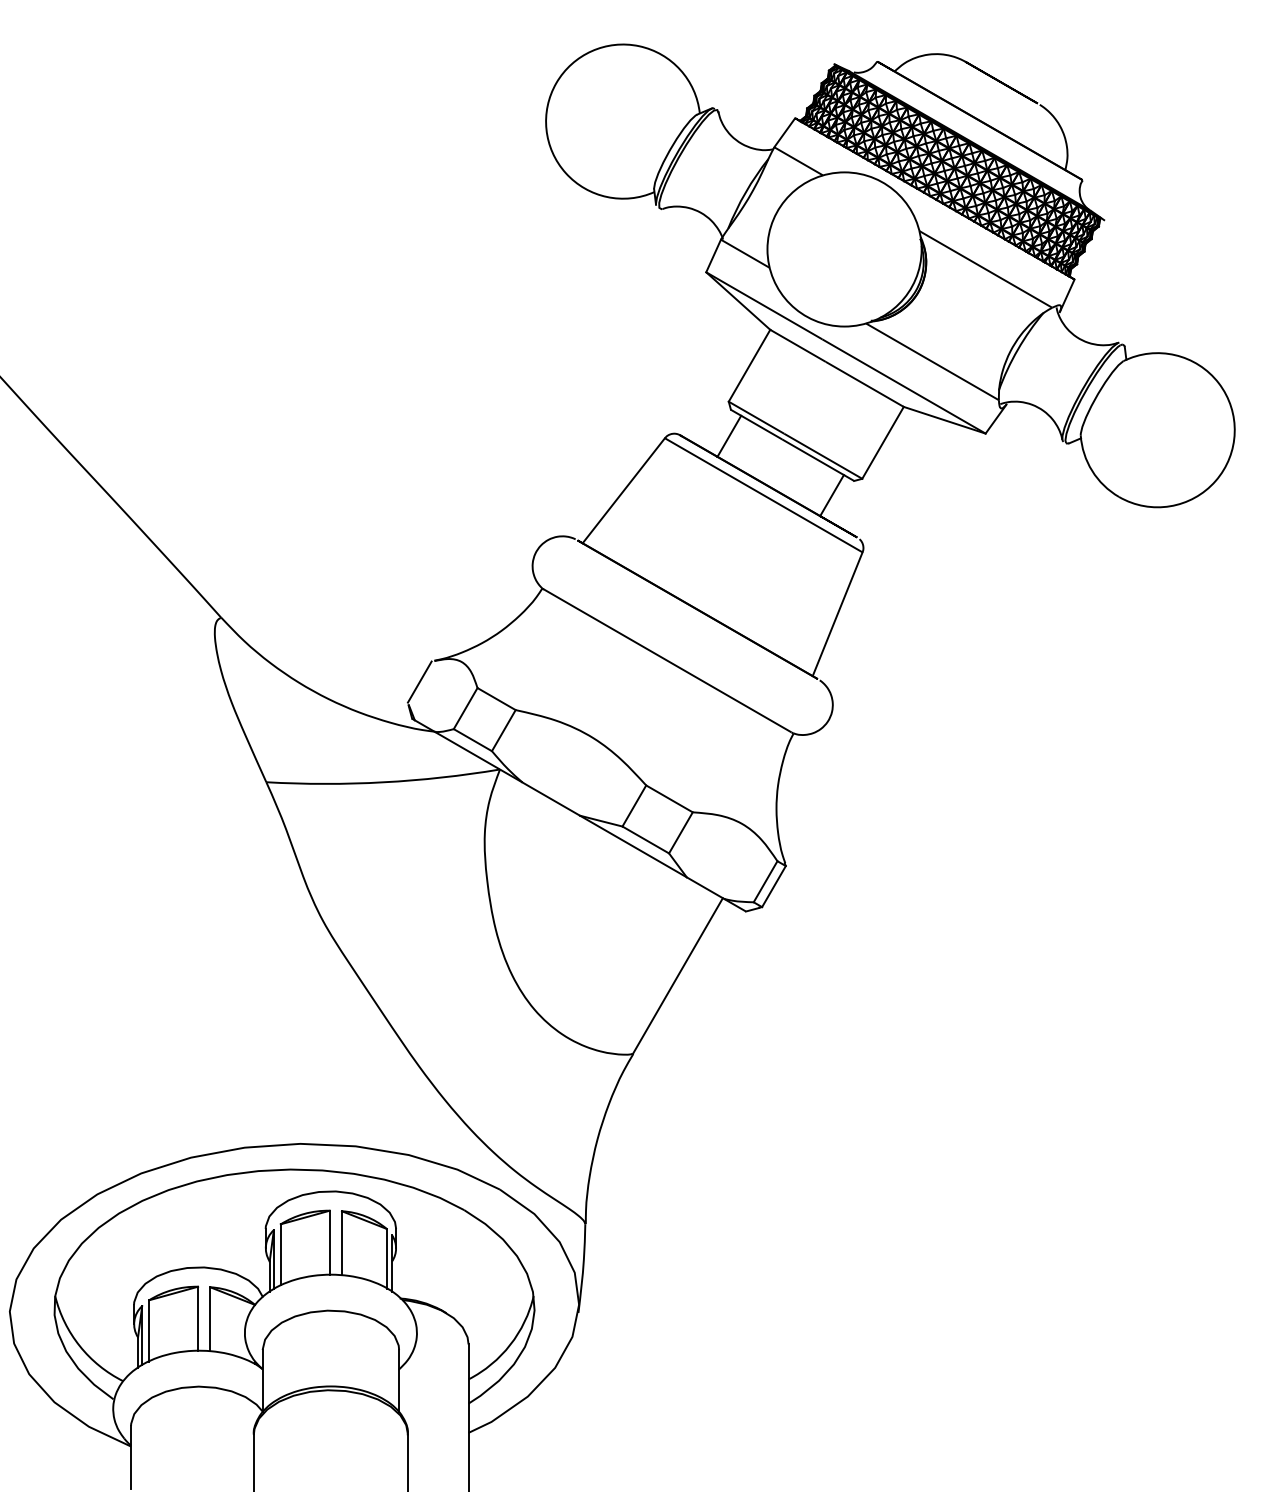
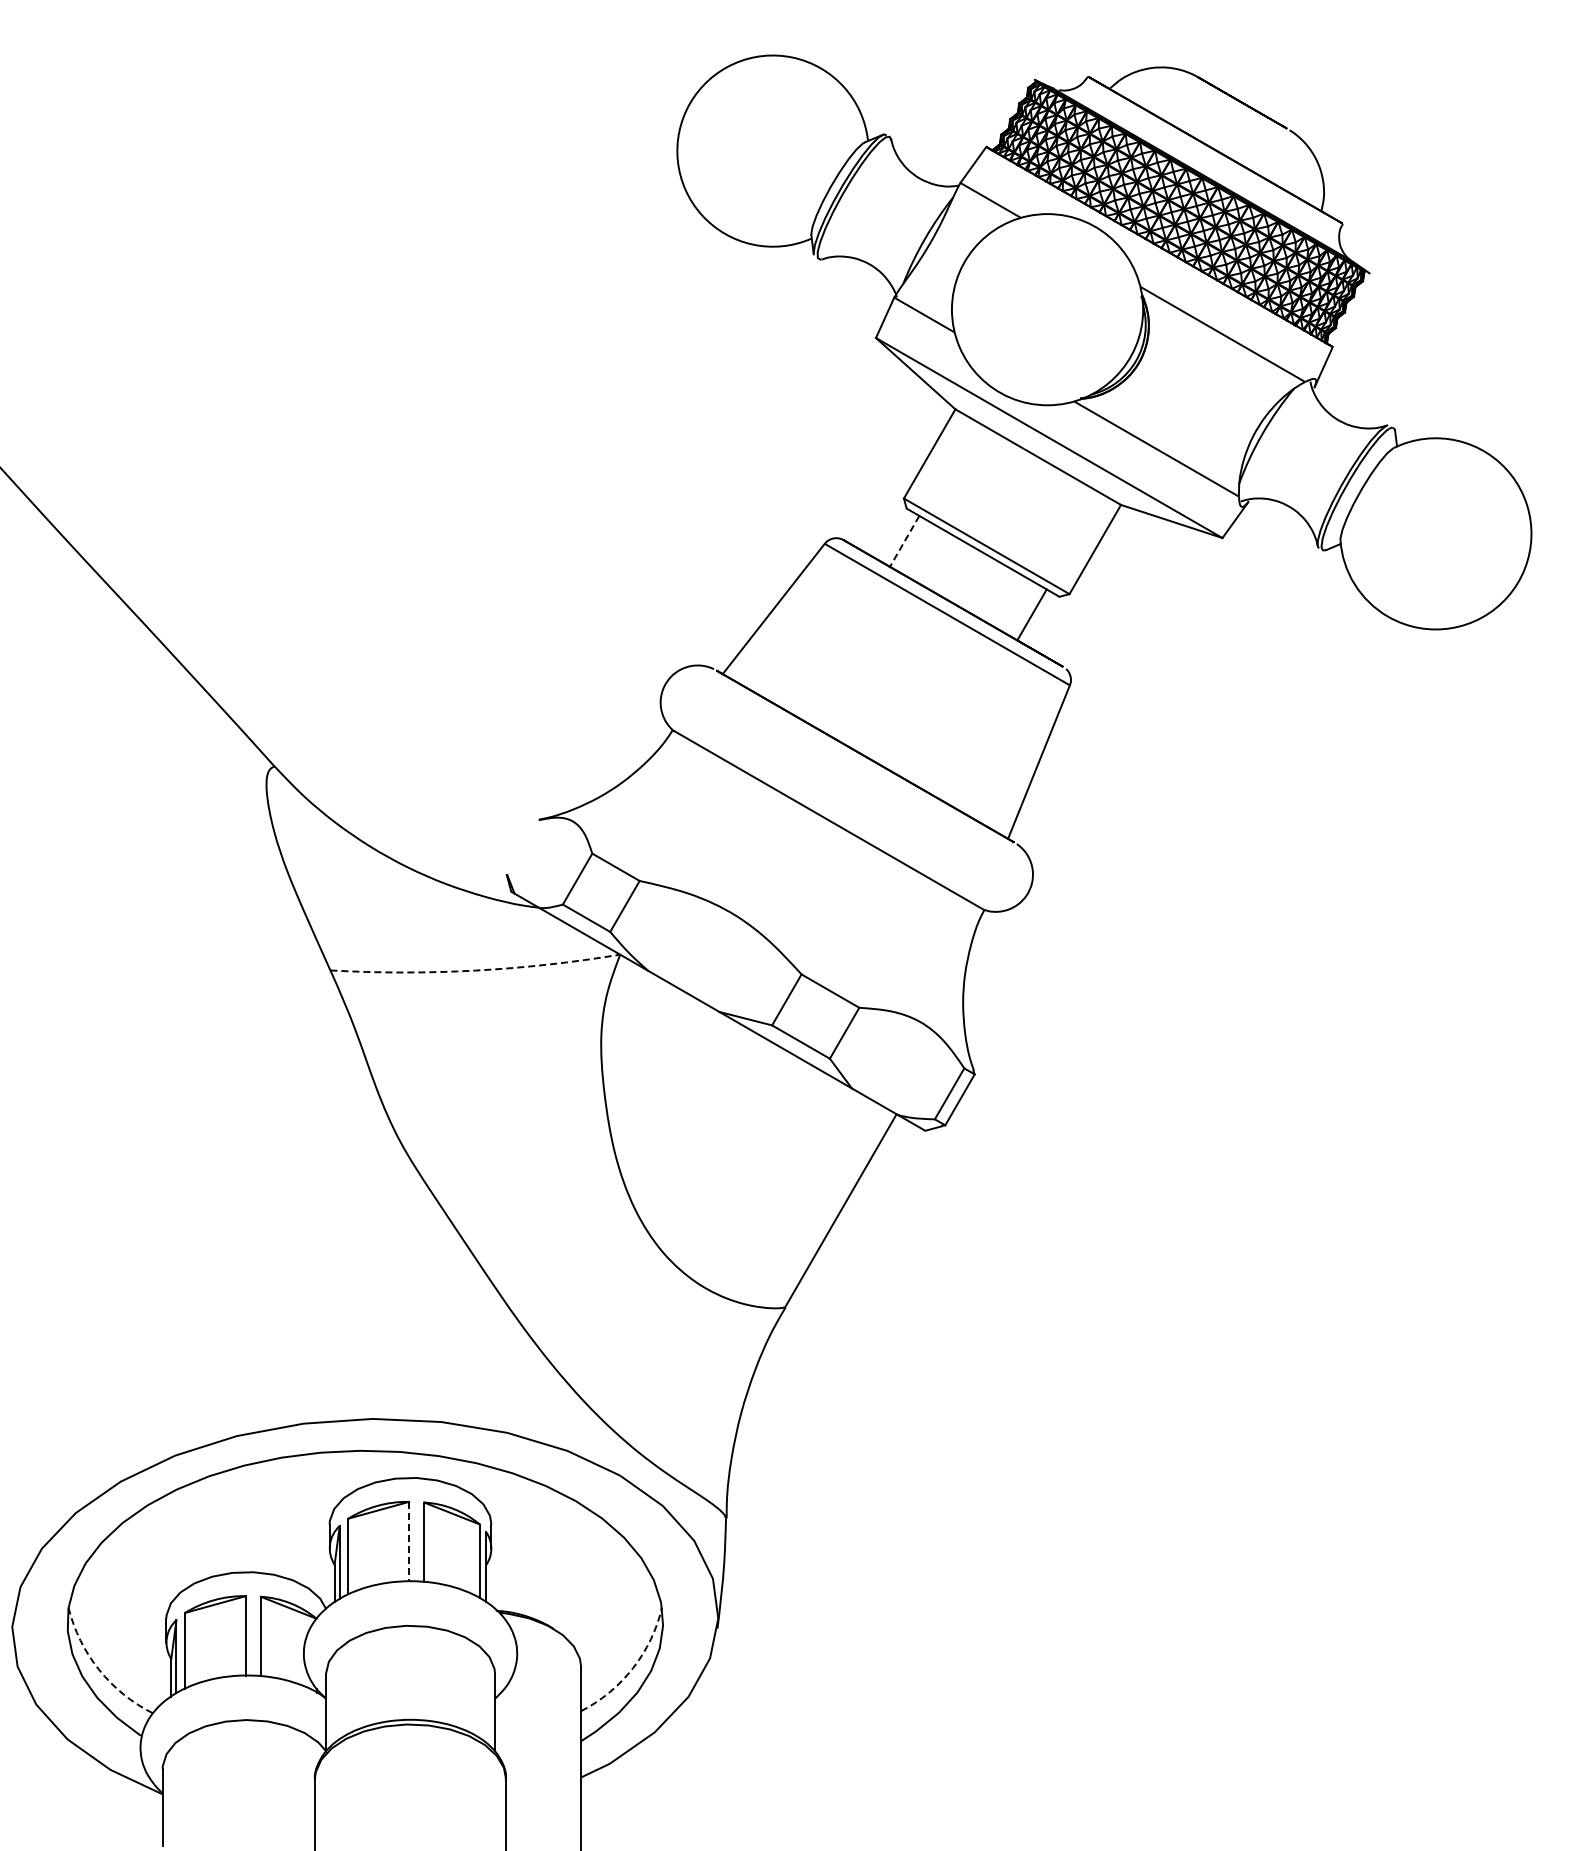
line: (729, 436) -> (904, 541), solid -> dashed
line: (419, 681) -> (520, 845), removed
arc: (383, 782) -> (475, 970), solid -> dashed
line: (330, 1242) -> (409, 1541), solid -> dashed
arc: (80, 1345) -> (99, 1669), solid -> dashed
arc: (509, 1345) -> (632, 1668), solid -> dashed

